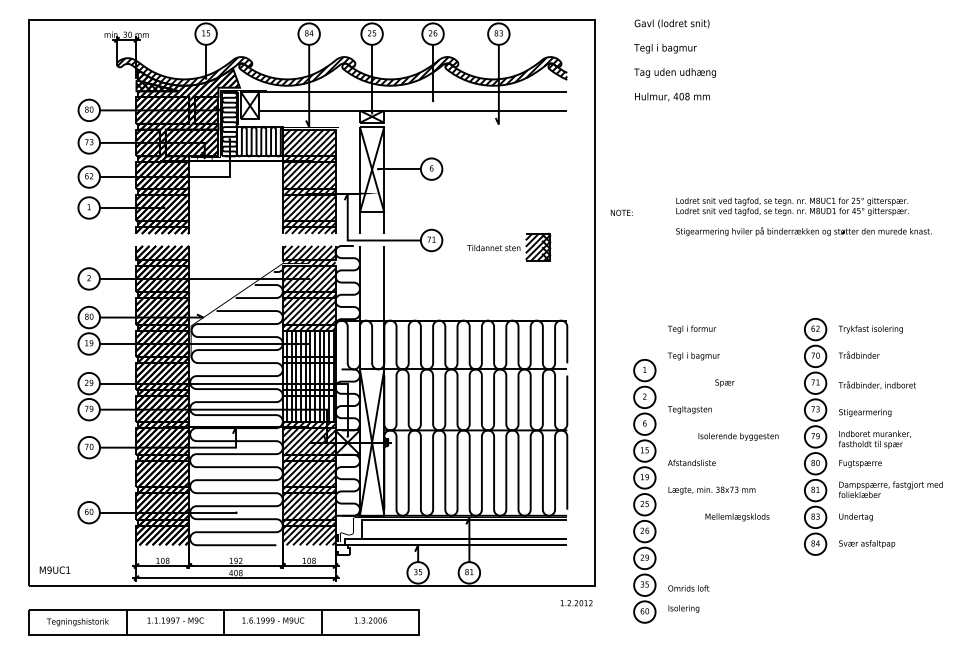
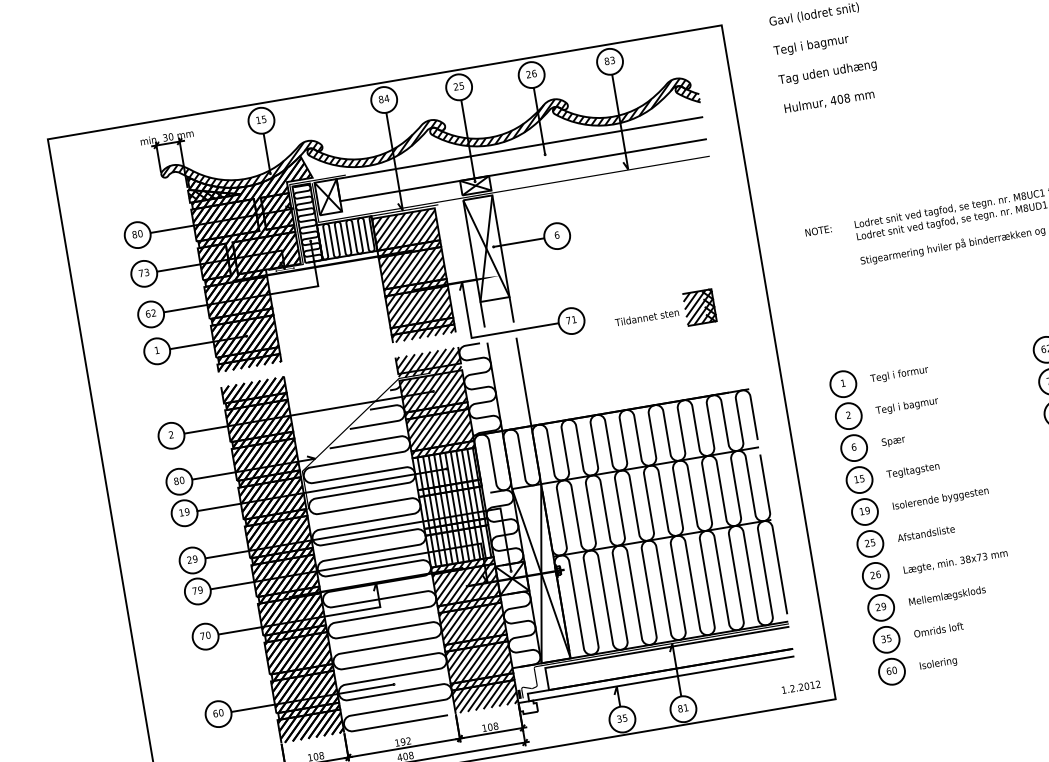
text: (621, 212) -> (818, 230), moved
text: (724, 383) -> (893, 441), moved
text: (738, 436) -> (940, 498), moved
part: (644, 491) -> (867, 528), moved
text: (737, 517) -> (947, 596), moved
text: (688, 588) -> (938, 630), moved
text: (576, 603) -> (801, 687), moved
text: (683, 608) -> (937, 663), moved

